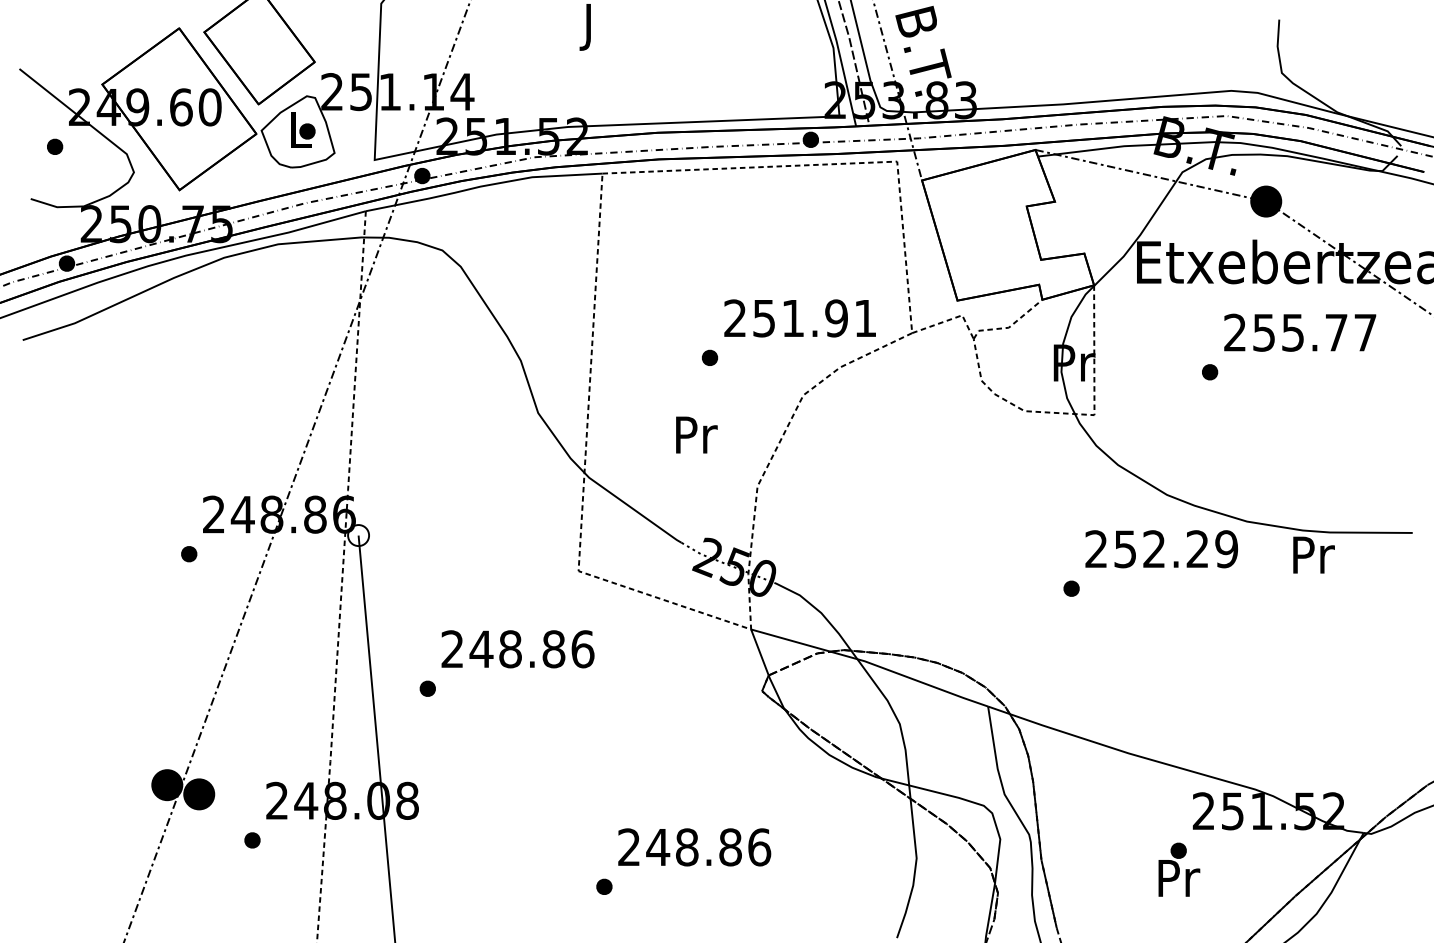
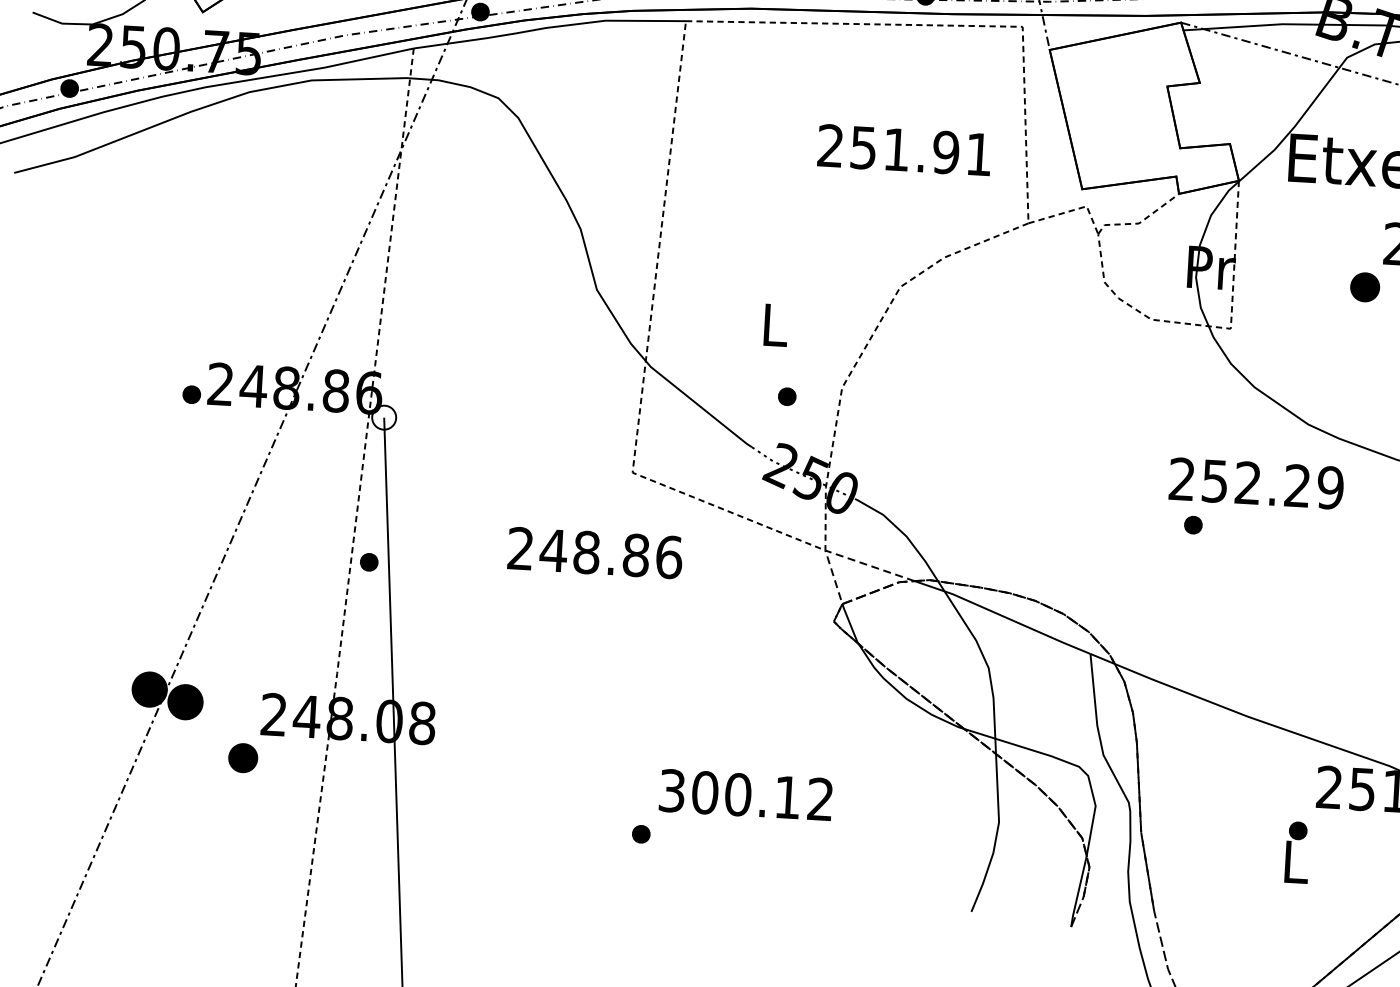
text: (799, 318) -> (903, 150), moved
part: (710, 357) -> (787, 396), moved
part: (1210, 372) -> (1365, 287), size x1.6
text: (696, 434) -> (775, 324), Pr -> L
text: (1161, 549) -> (1256, 483), moved
part: (189, 554) -> (192, 395), moved
line: (766, 633) -> (842, 556), solid -> dashed
text: (517, 649) -> (594, 553), moved
part: (427, 688) -> (368, 561), moved
part: (252, 840) -> (243, 758), size x1.6
text: (694, 847) -> (746, 795), 248.86 -> 300.12
text: (1179, 878) -> (1297, 862), Pr -> L

